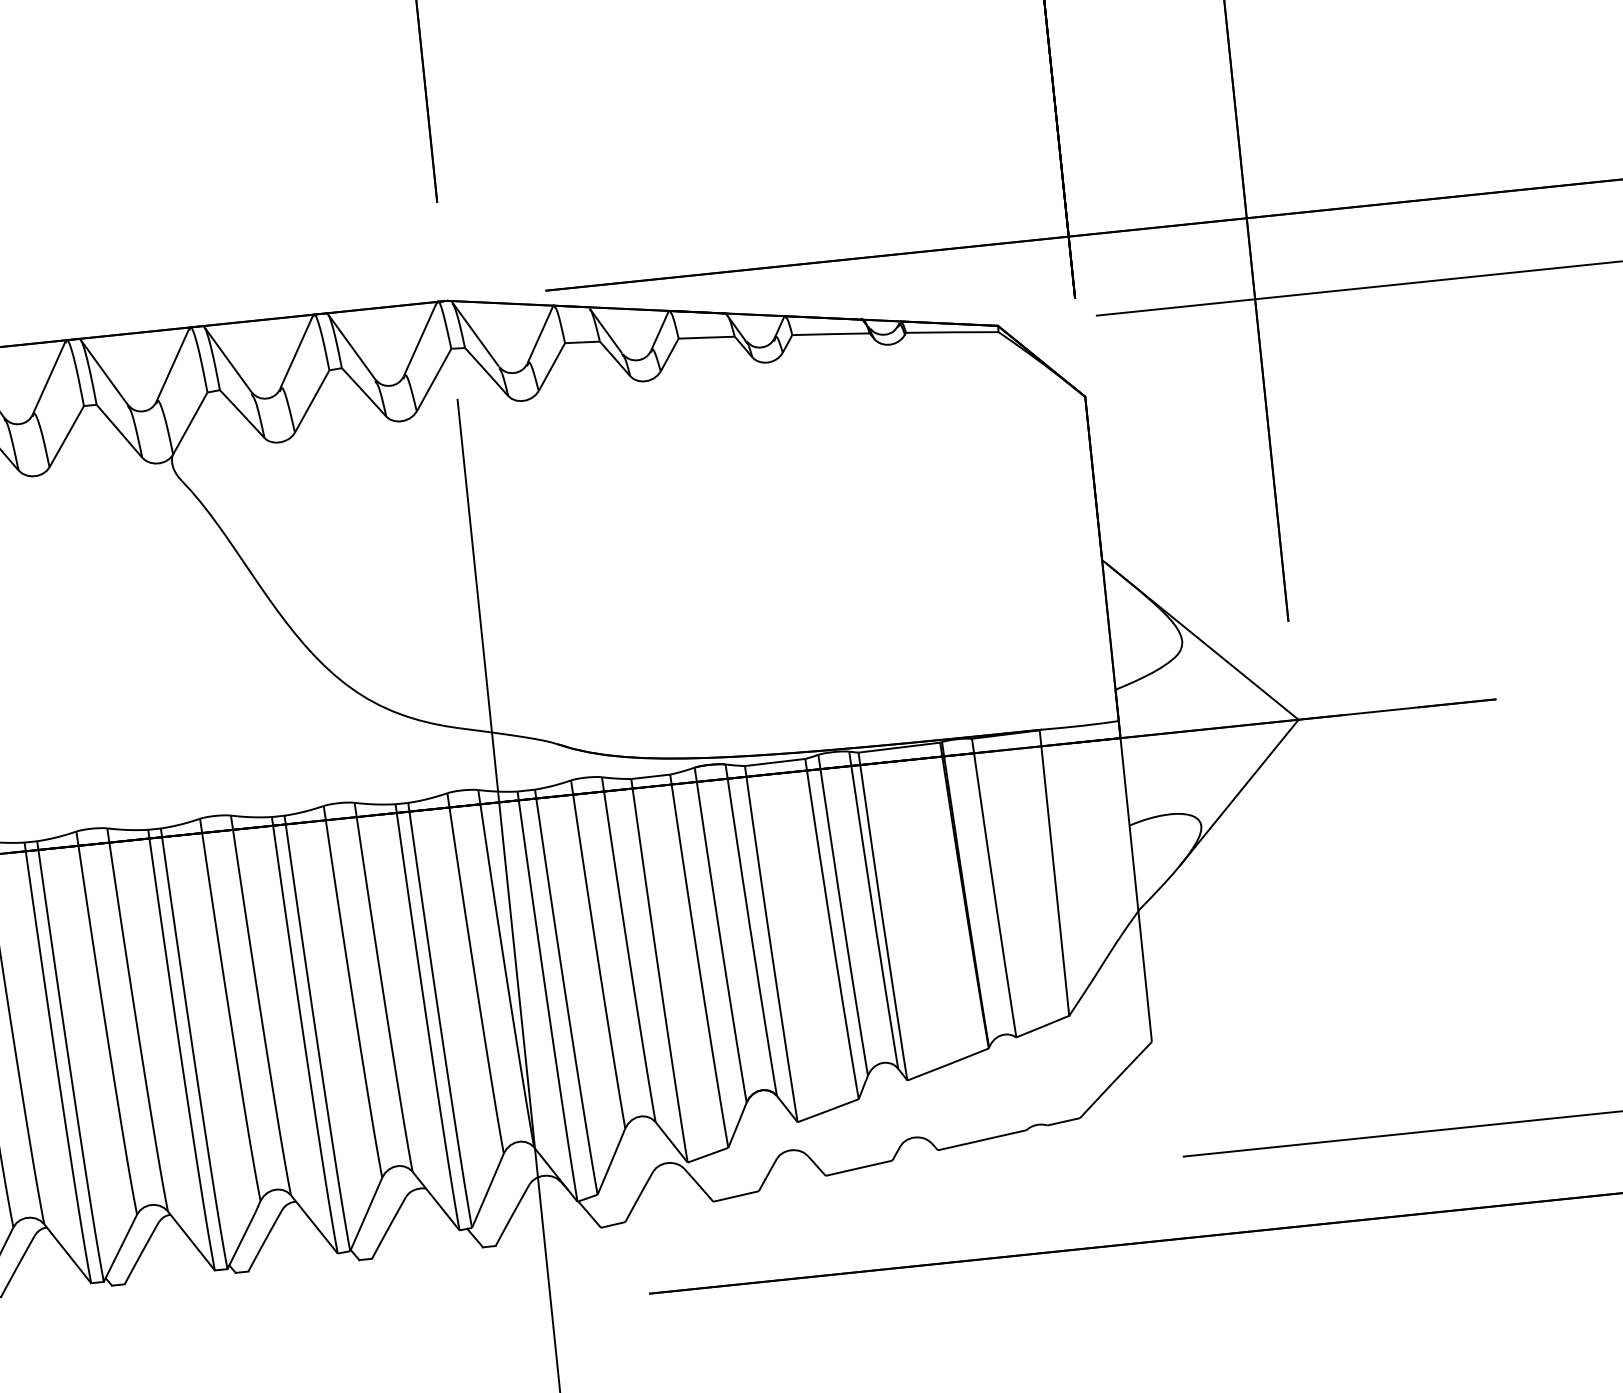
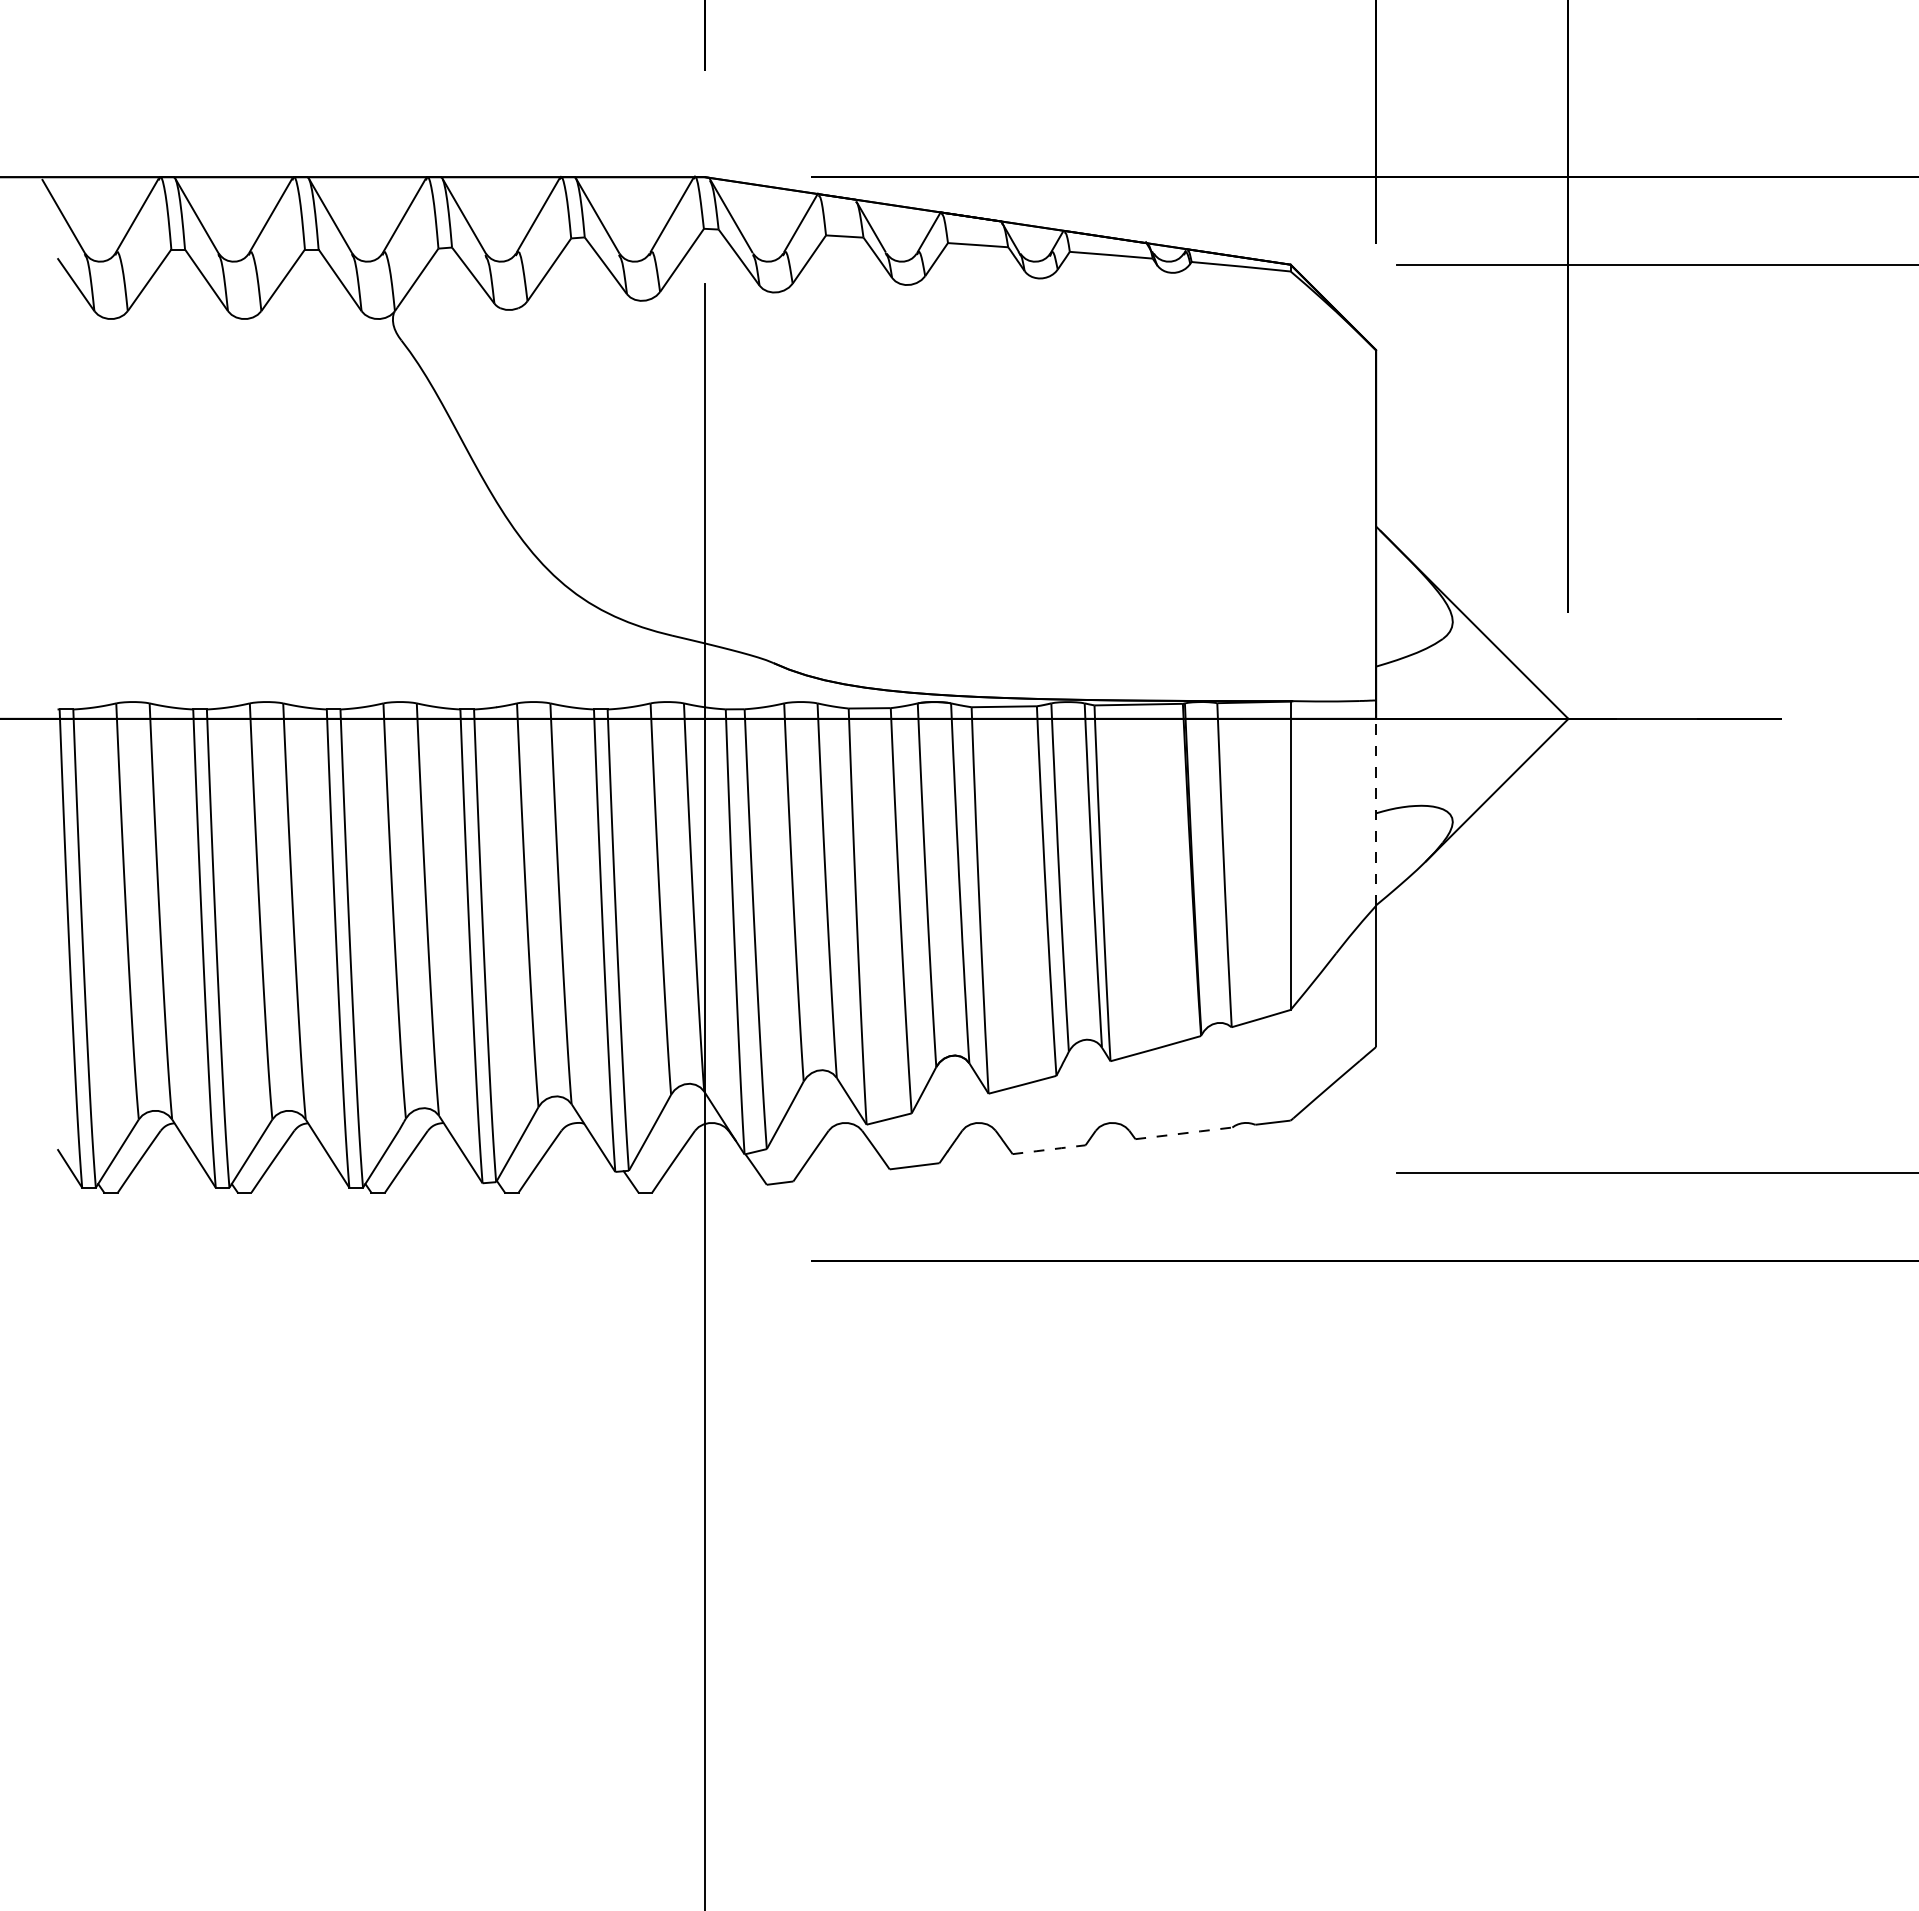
line: (1128, 816) -> (1376, 803), solid -> dashed
line: (982, 1140) -> (1184, 1133), solid -> dashed
line: (859, 1168) -> (1049, 1149), solid -> dashed

